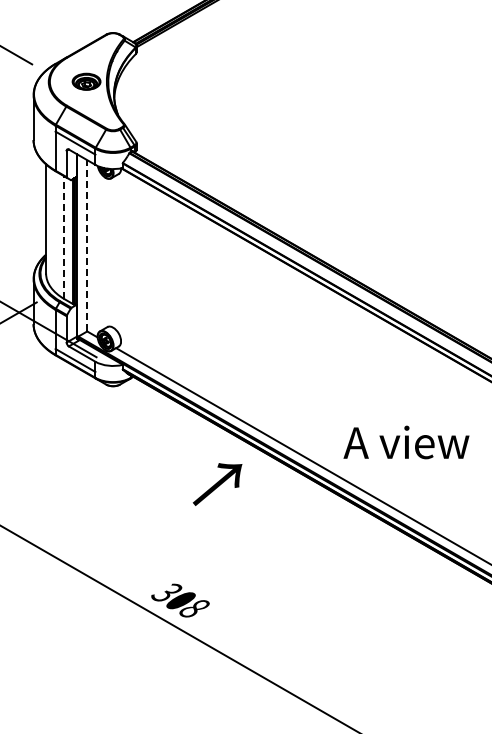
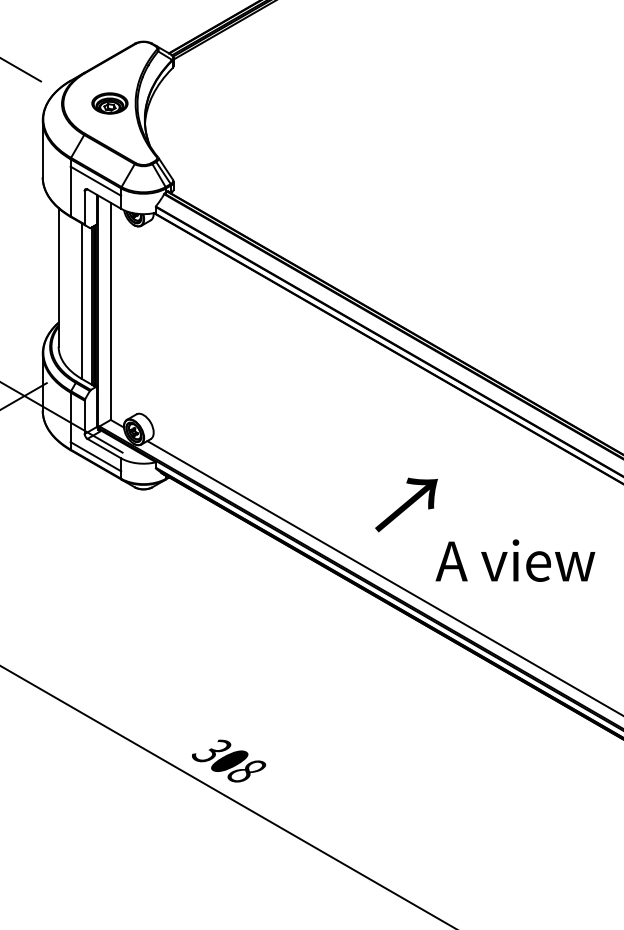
line: (64, 237) -> (81, 300), dashed -> solid
line: (87, 245) -> (111, 310), dashed -> solid
text: (217, 484) -> (406, 504), moved

